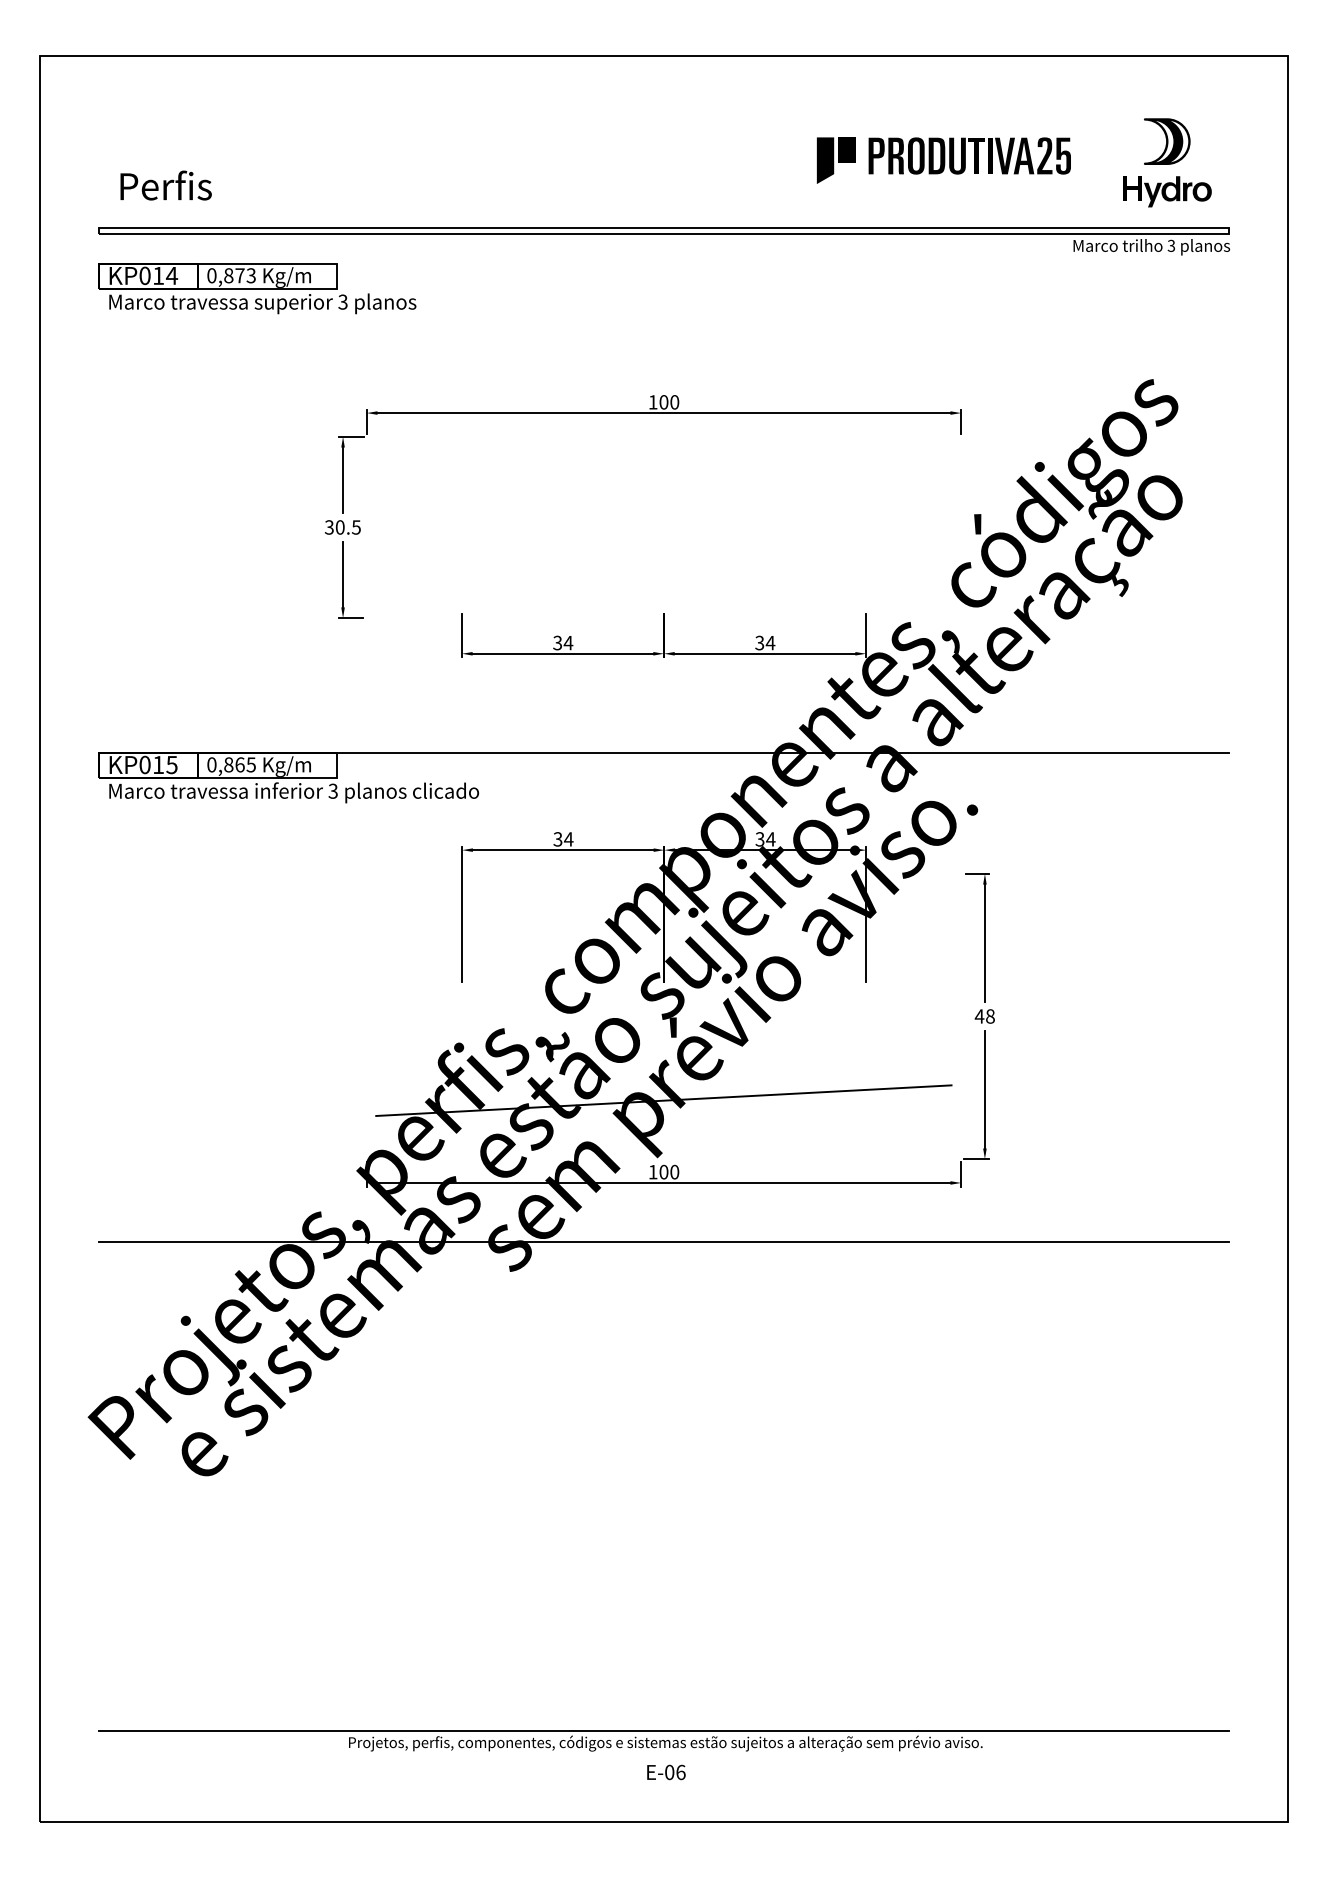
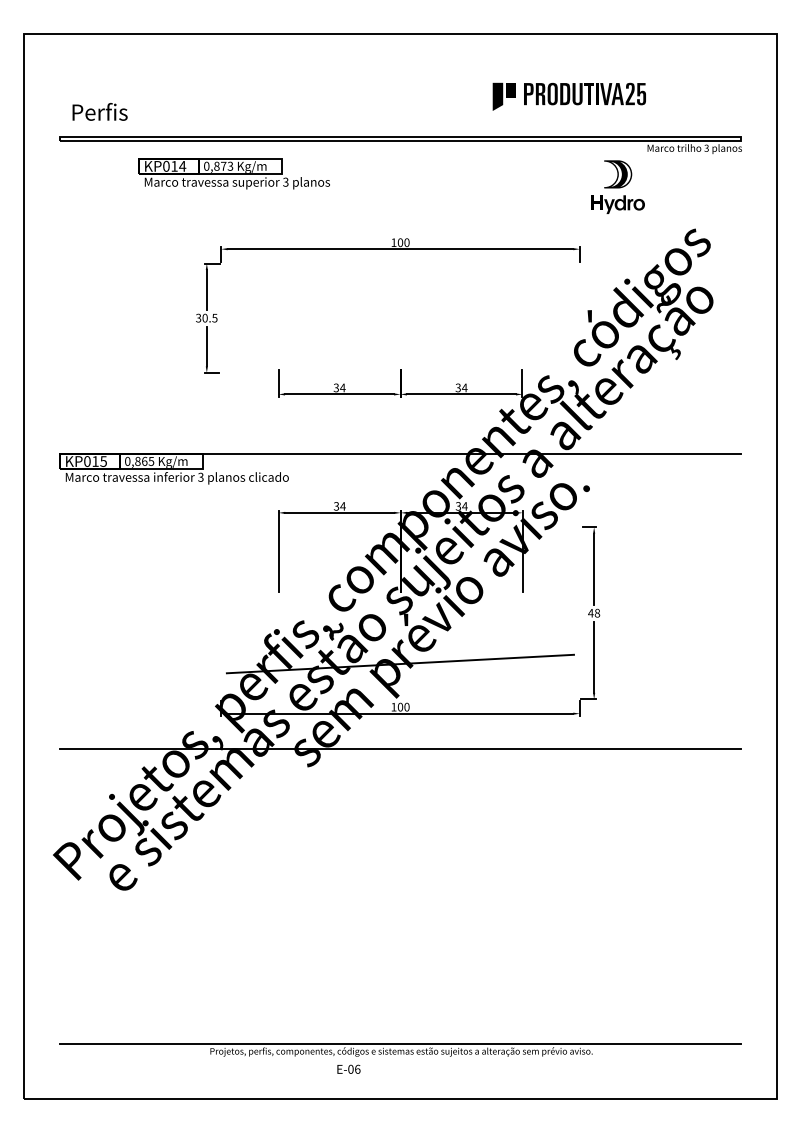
part: (1166, 161) -> (617, 186), moved
part: (256, 287) -> (233, 173), moved
text: (665, 1771) -> (348, 1068), moved

